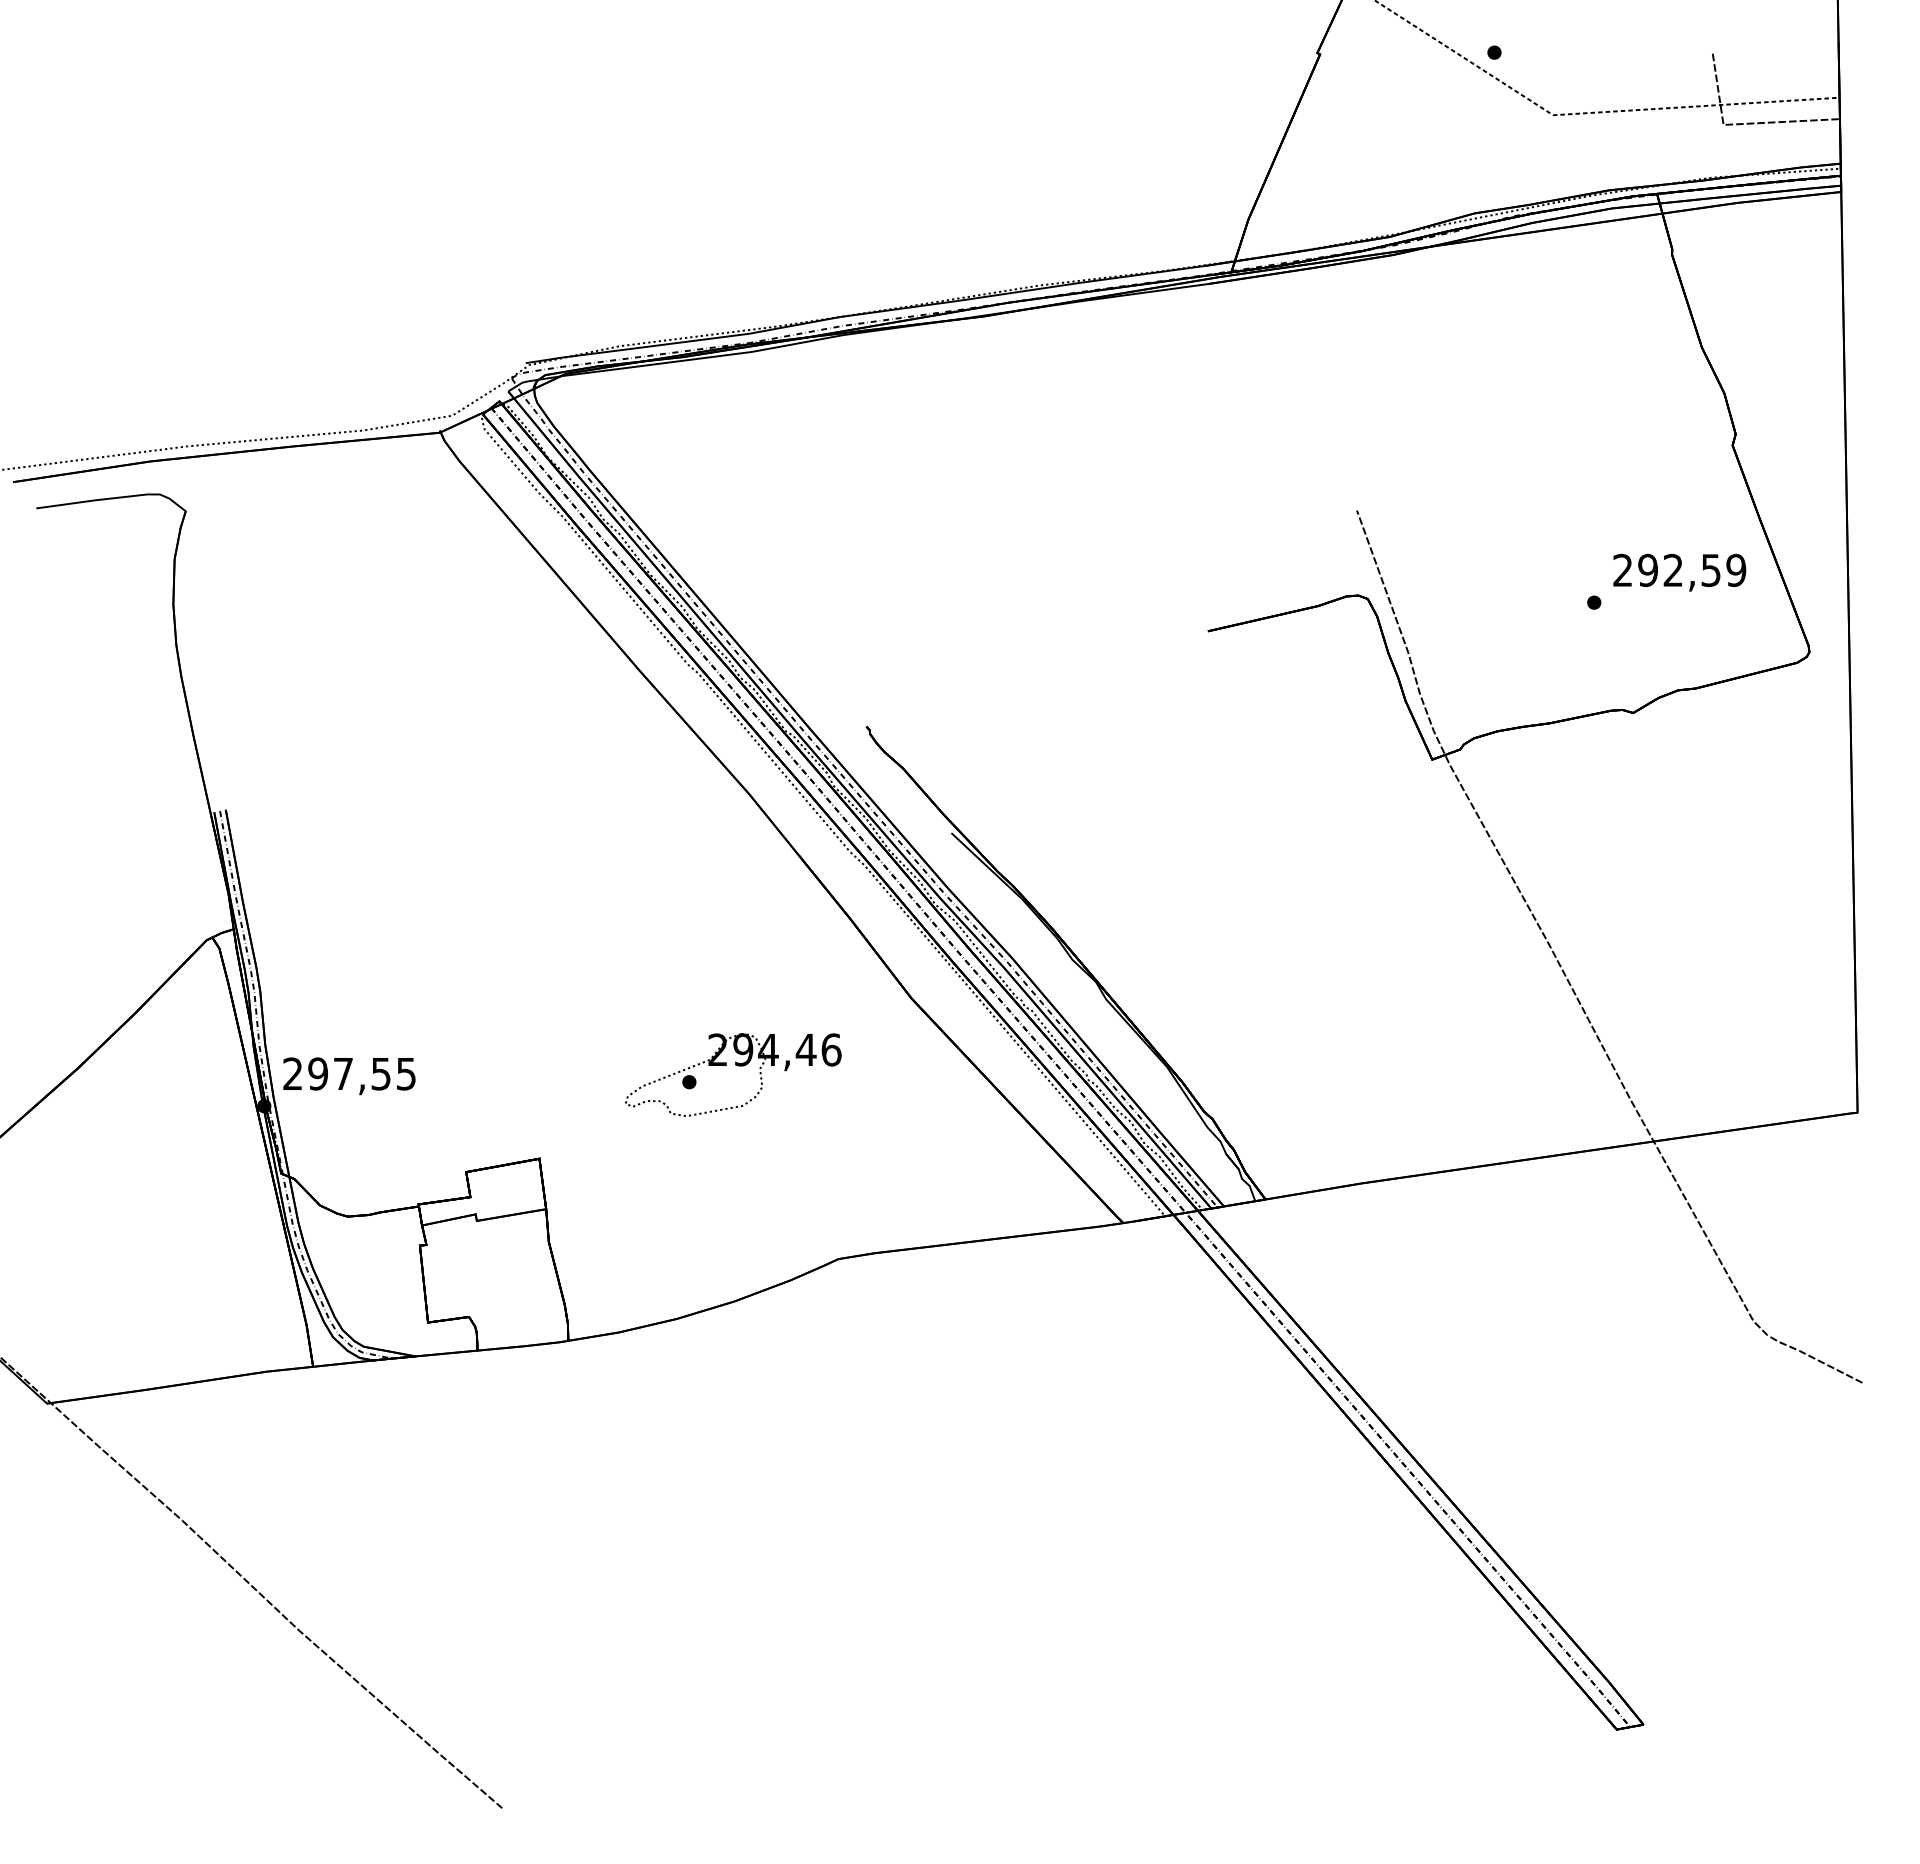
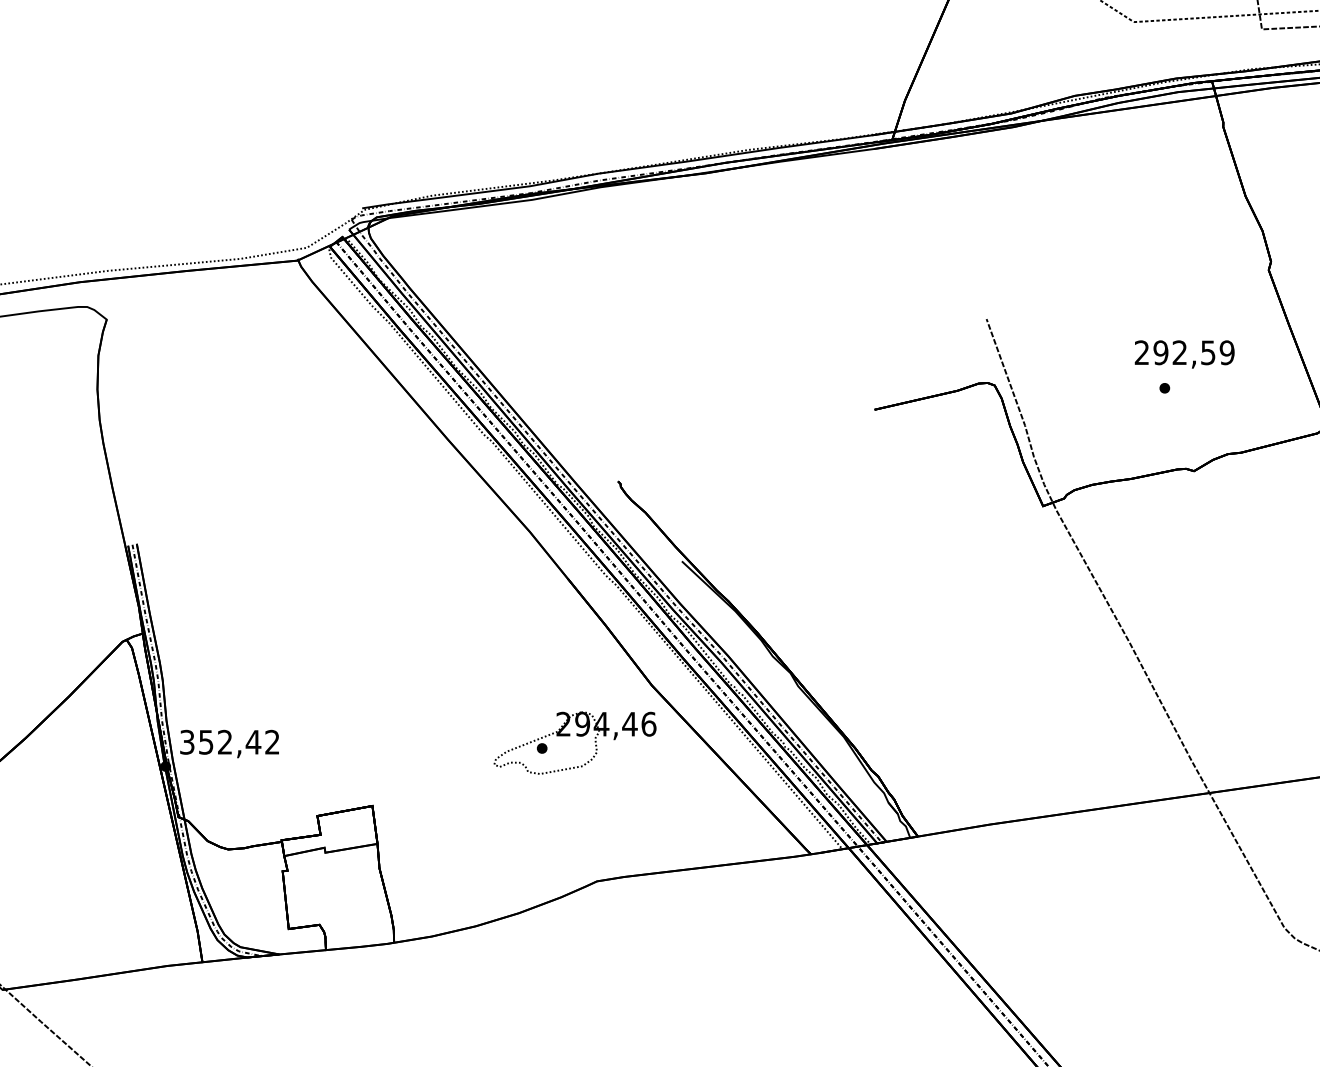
text: (1679, 572) -> (1184, 354), moved
part: (737, 1066) -> (578, 736), moved
text: (349, 1073) -> (229, 741), 297,55 -> 352,42

